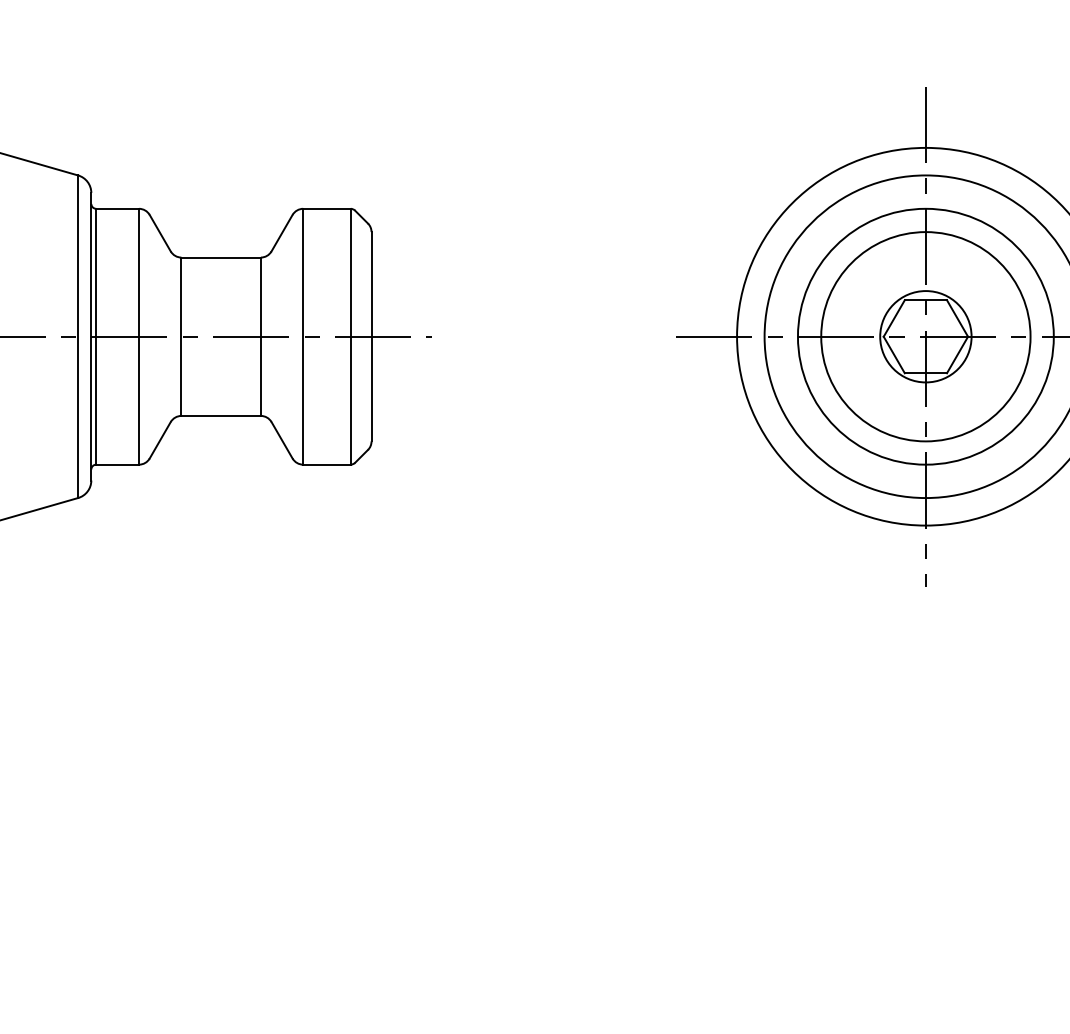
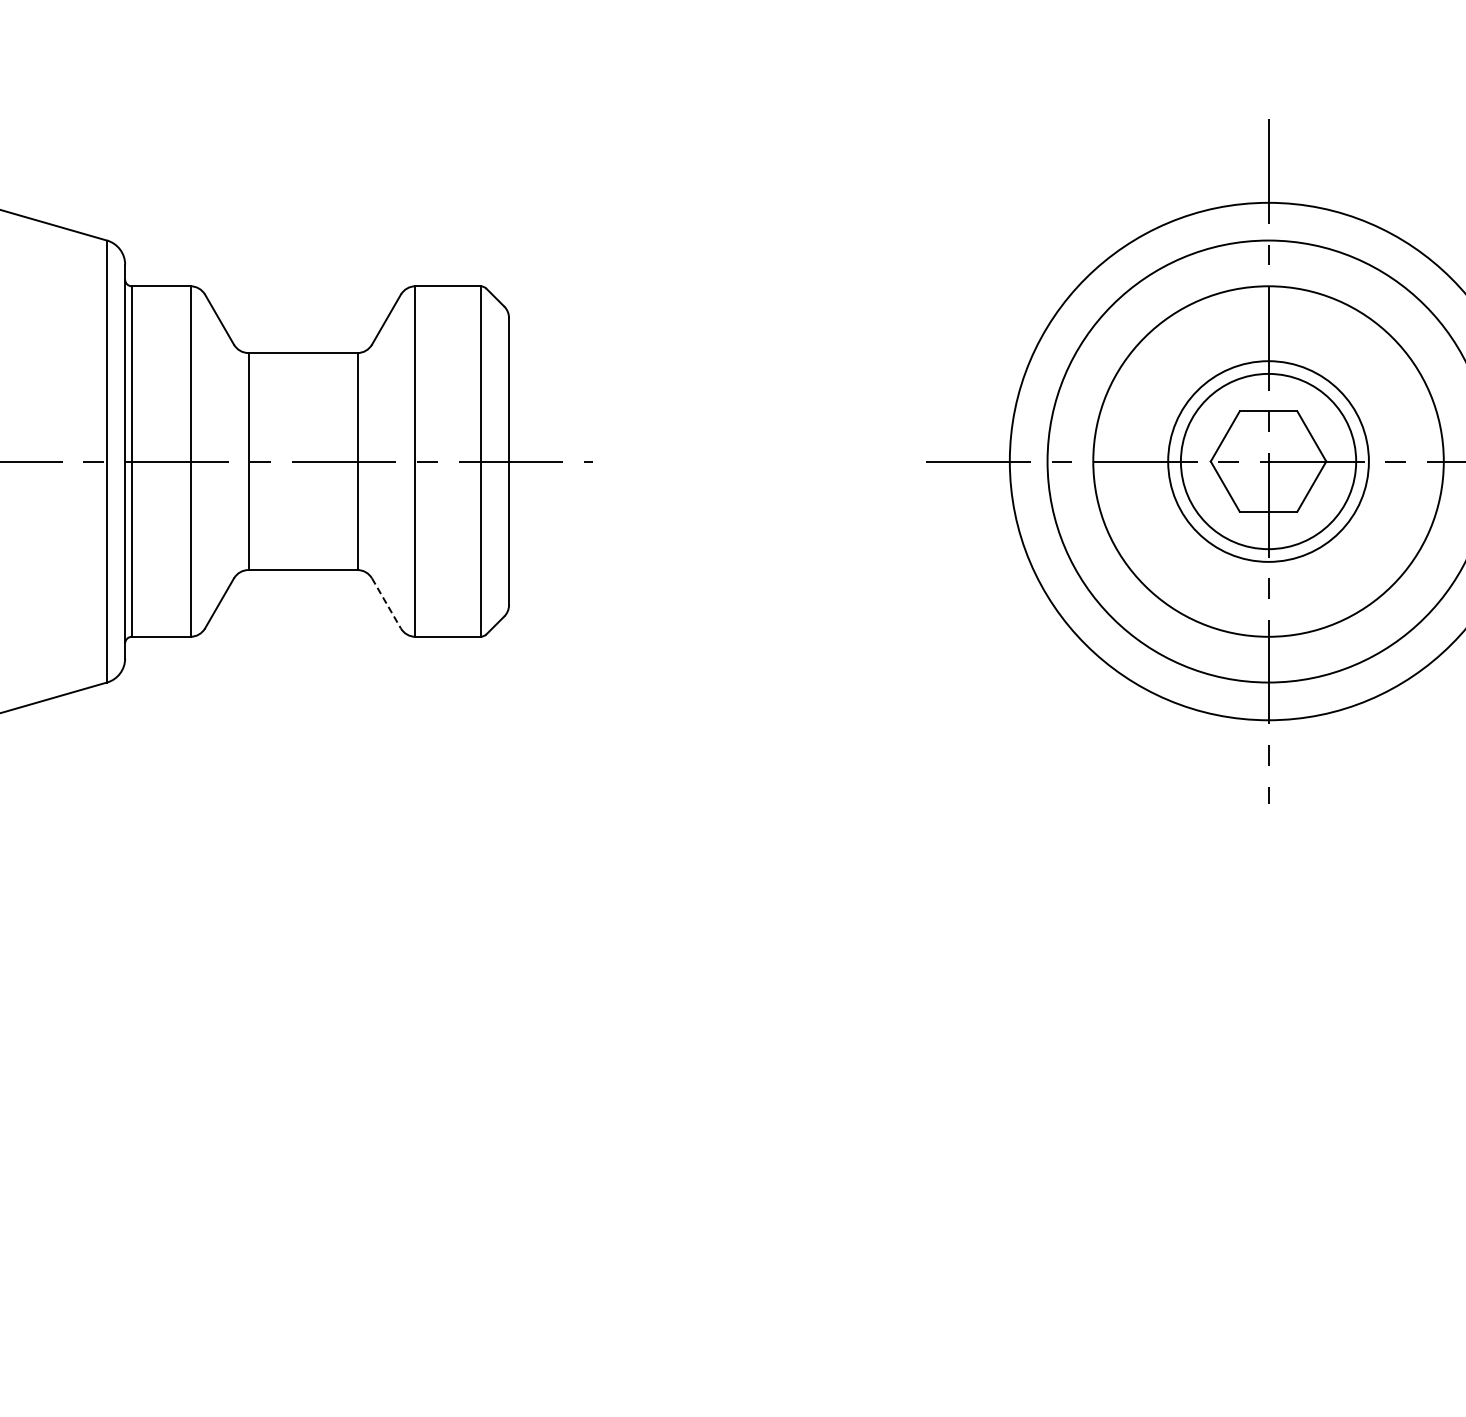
circle: (925, 336) -> (1268, 461), size x0.7
circle: (925, 336) -> (1268, 461), size x1.4
line: (282, 440) -> (386, 603), solid -> dashed

